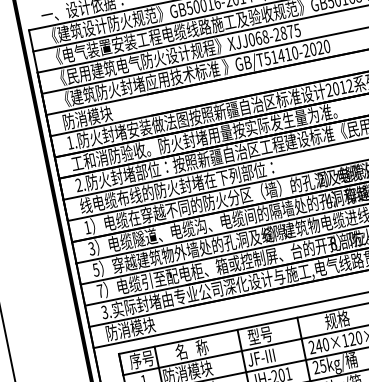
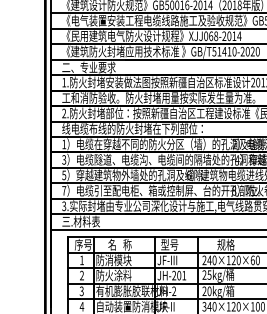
text: (290, 32) -> (234, 36), XJJ068-2875 -> XJJ068-2014
text: (99, 115) -> (88, 67), 防消模块 -> 二、专业要求
text: (131, 328) -> (80, 221), 防消模块 -> 三.材料表

